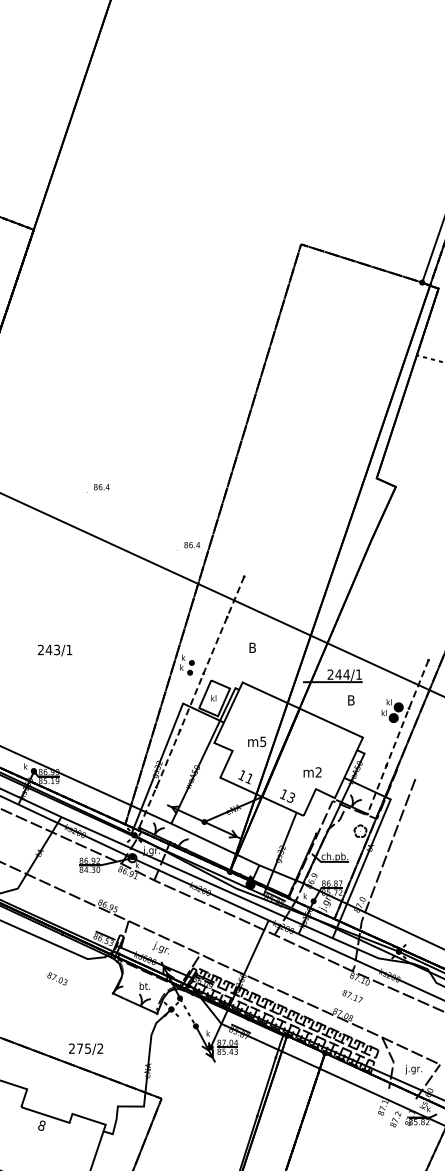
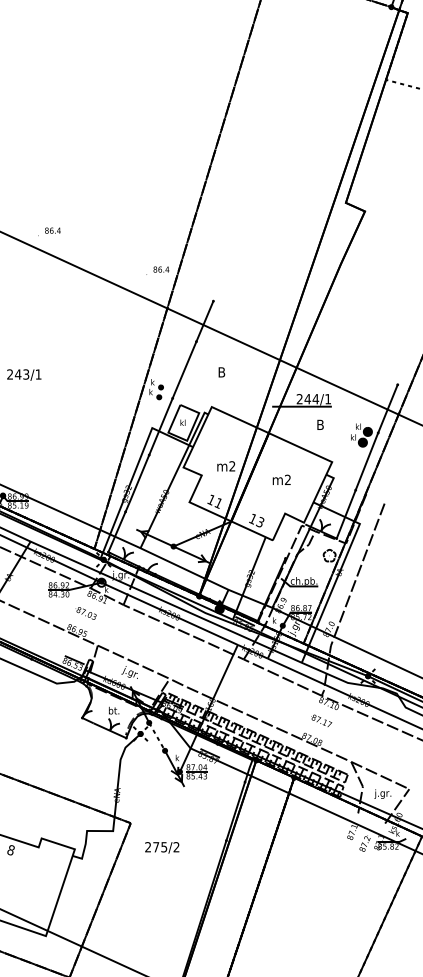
text: (98, 488) -> (49, 232), moved
line: (191, 702) -> (160, 427), dashed -> solid
line: (398, 736) -> (367, 461), dashed -> solid
text: (263, 741) -> (232, 466), m5 -> m2
text: (312, 772) -> (281, 480), moved
text: (56, 978) -> (85, 613), moved
text: (86, 1049) -> (162, 848), moved

